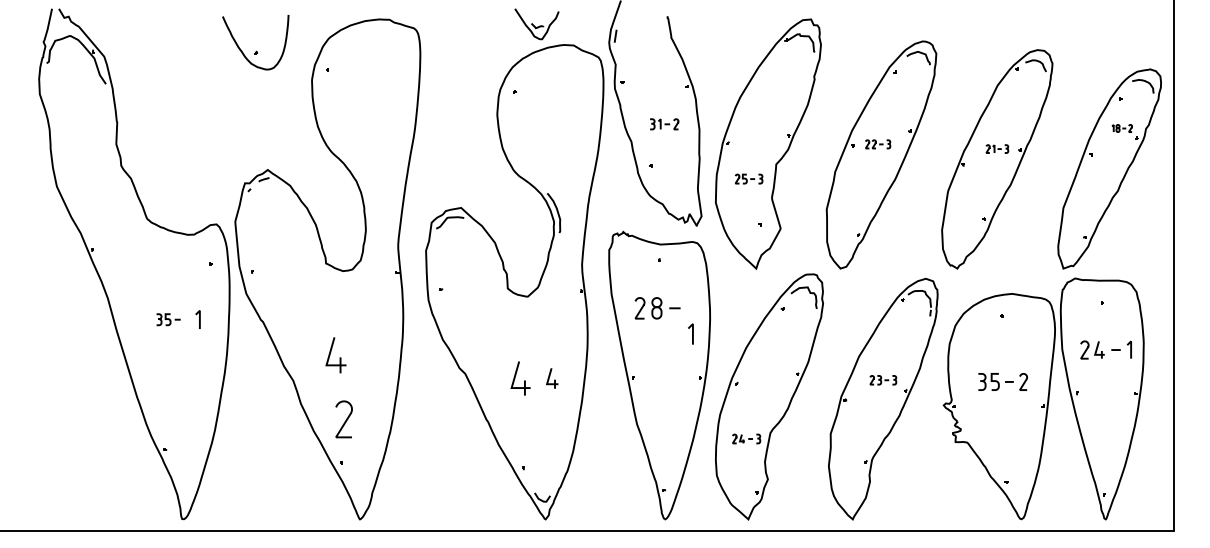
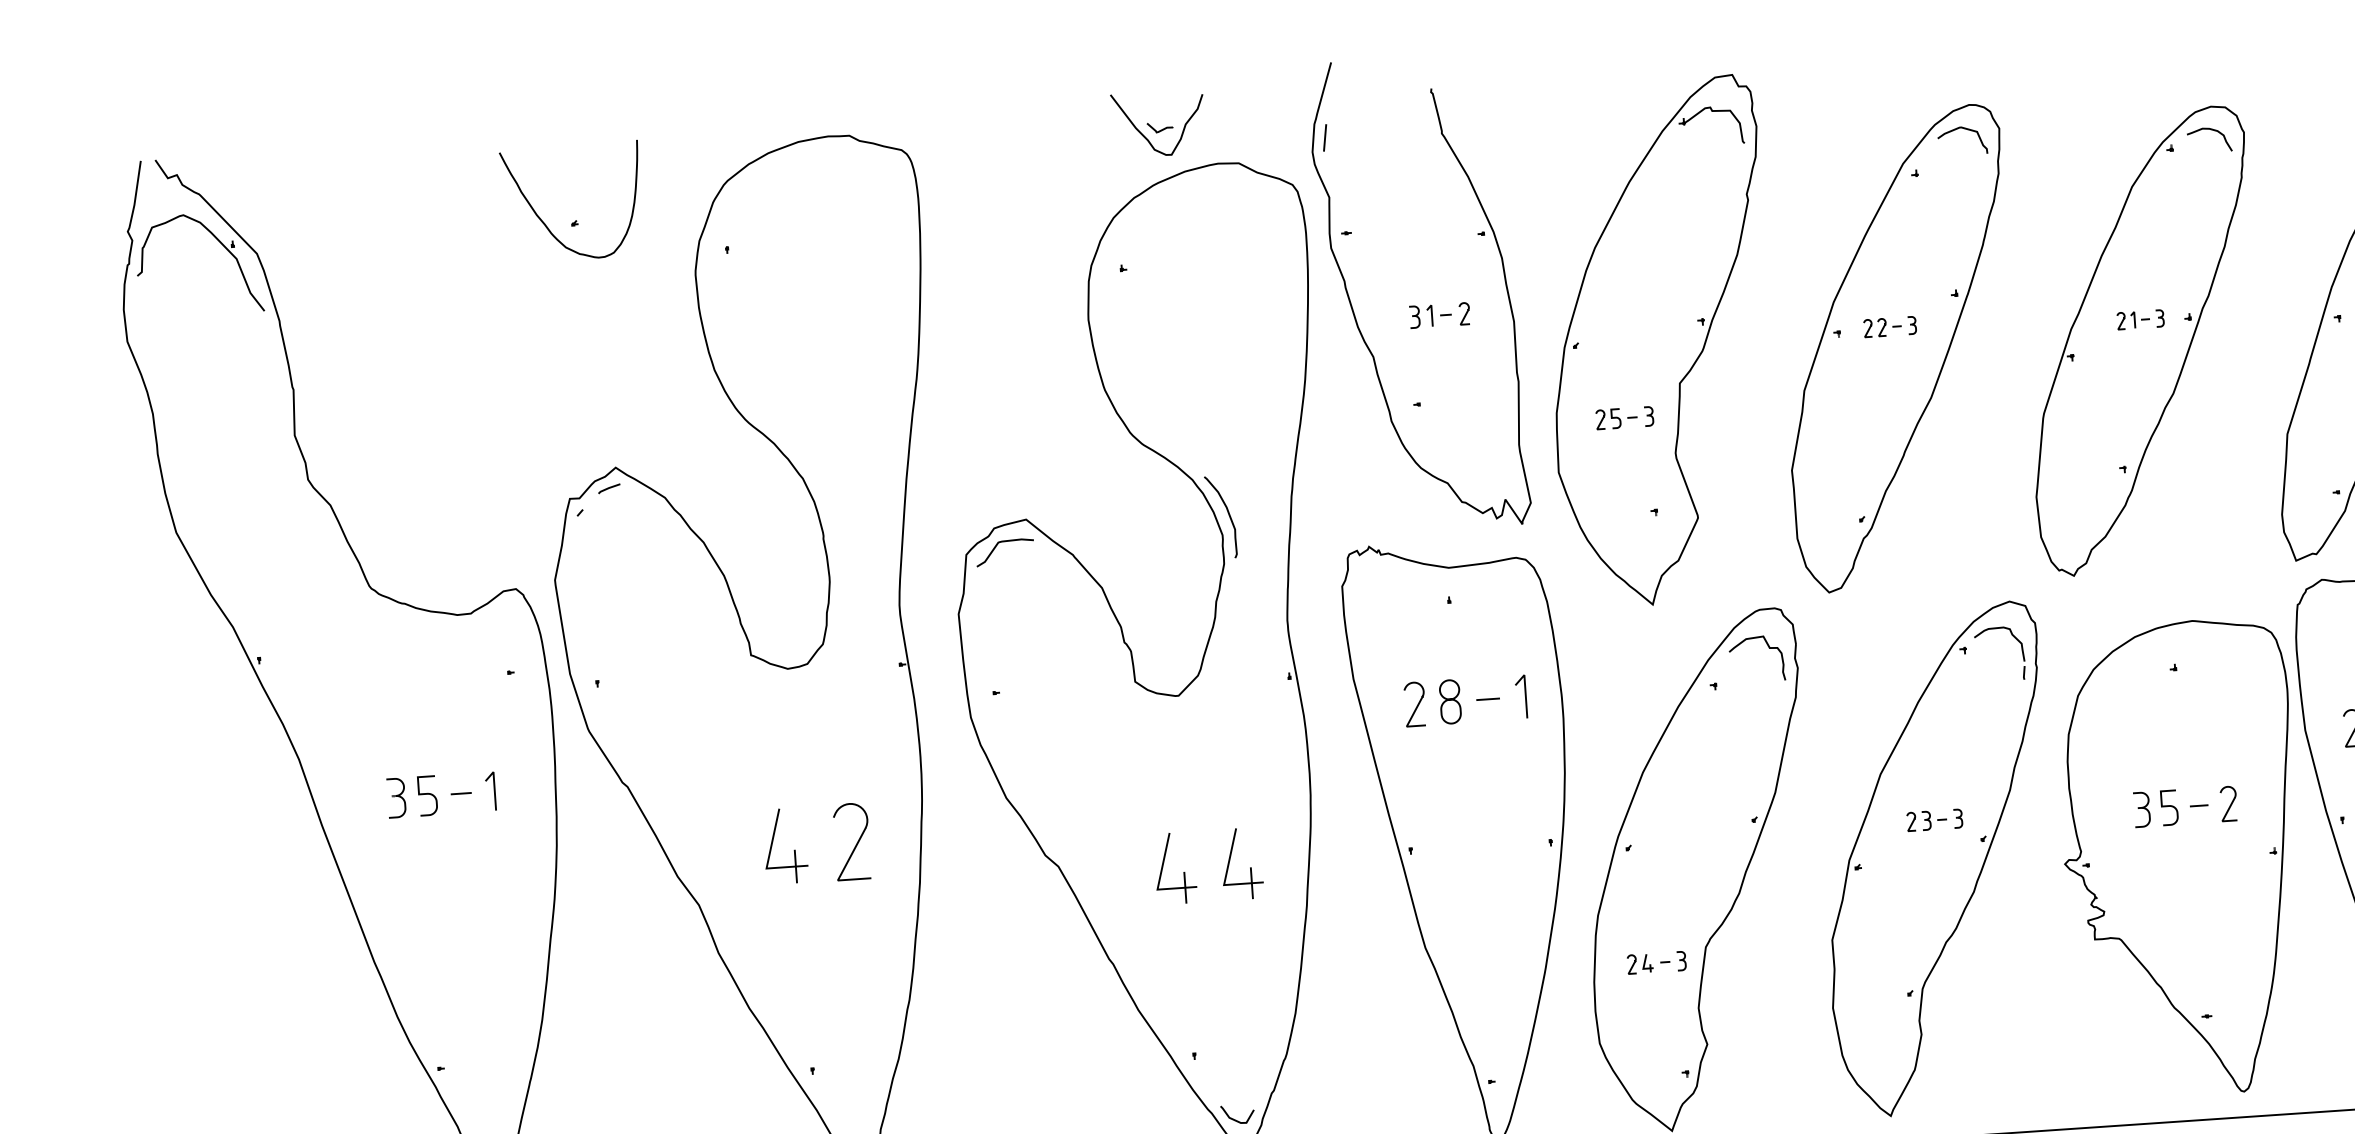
part: (168, 319) -> (429, 795), size x1.67
line: (692, 333) -> (1524, 695), moved
part: (552, 378) -> (1241, 863), size x1.67
curve: (345, 420) -> (855, 843), moved

